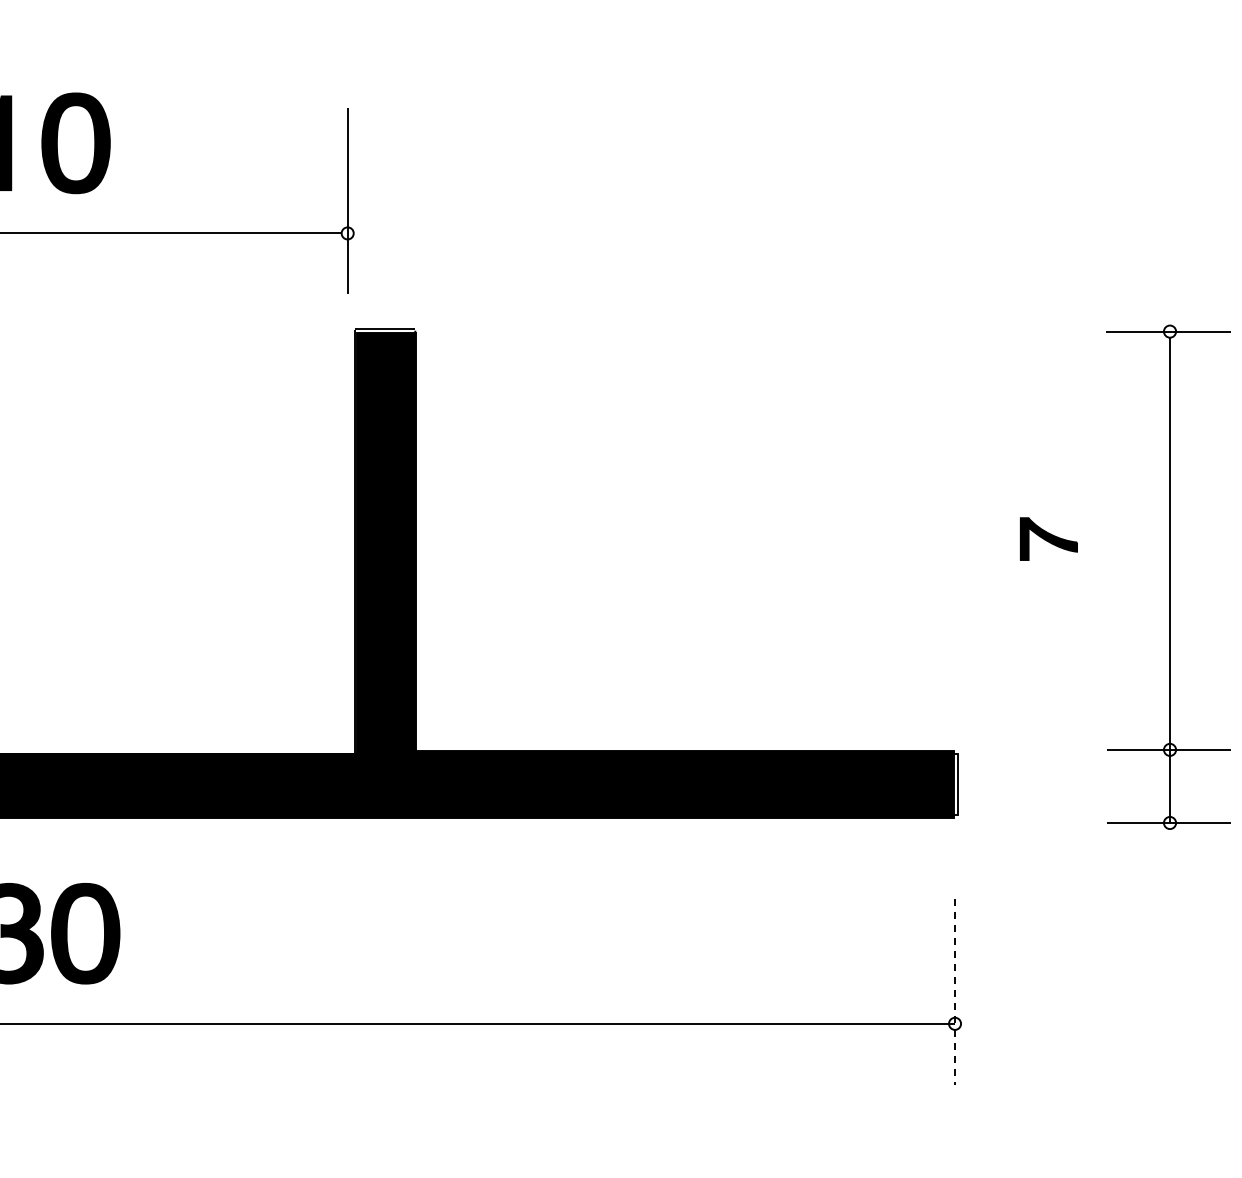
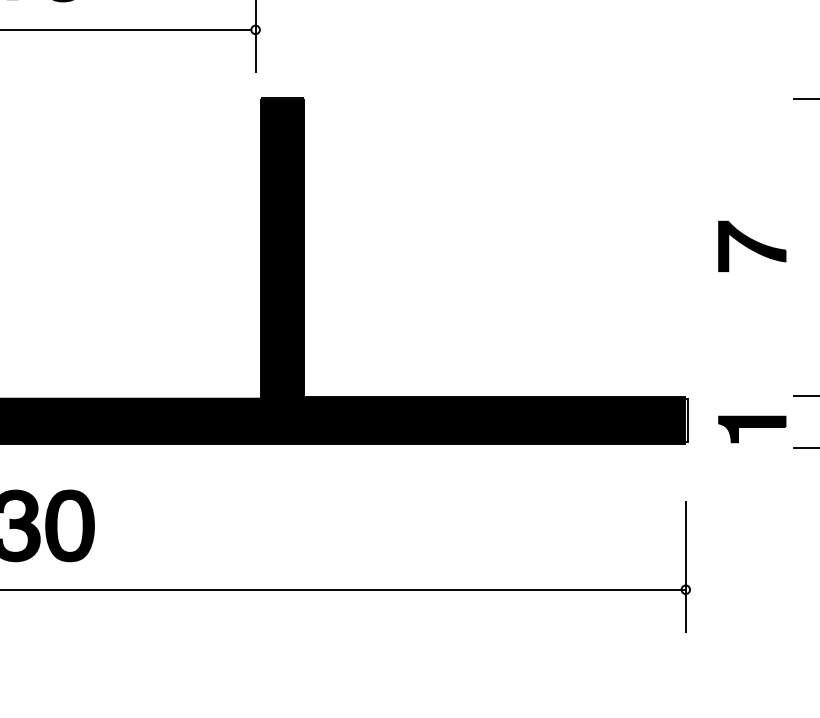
part: (1048, 538) -> (752, 245), size x1.67
part: (1048, 797) -> (752, 429), added
line: (955, 991) -> (686, 566), dashed -> solid

